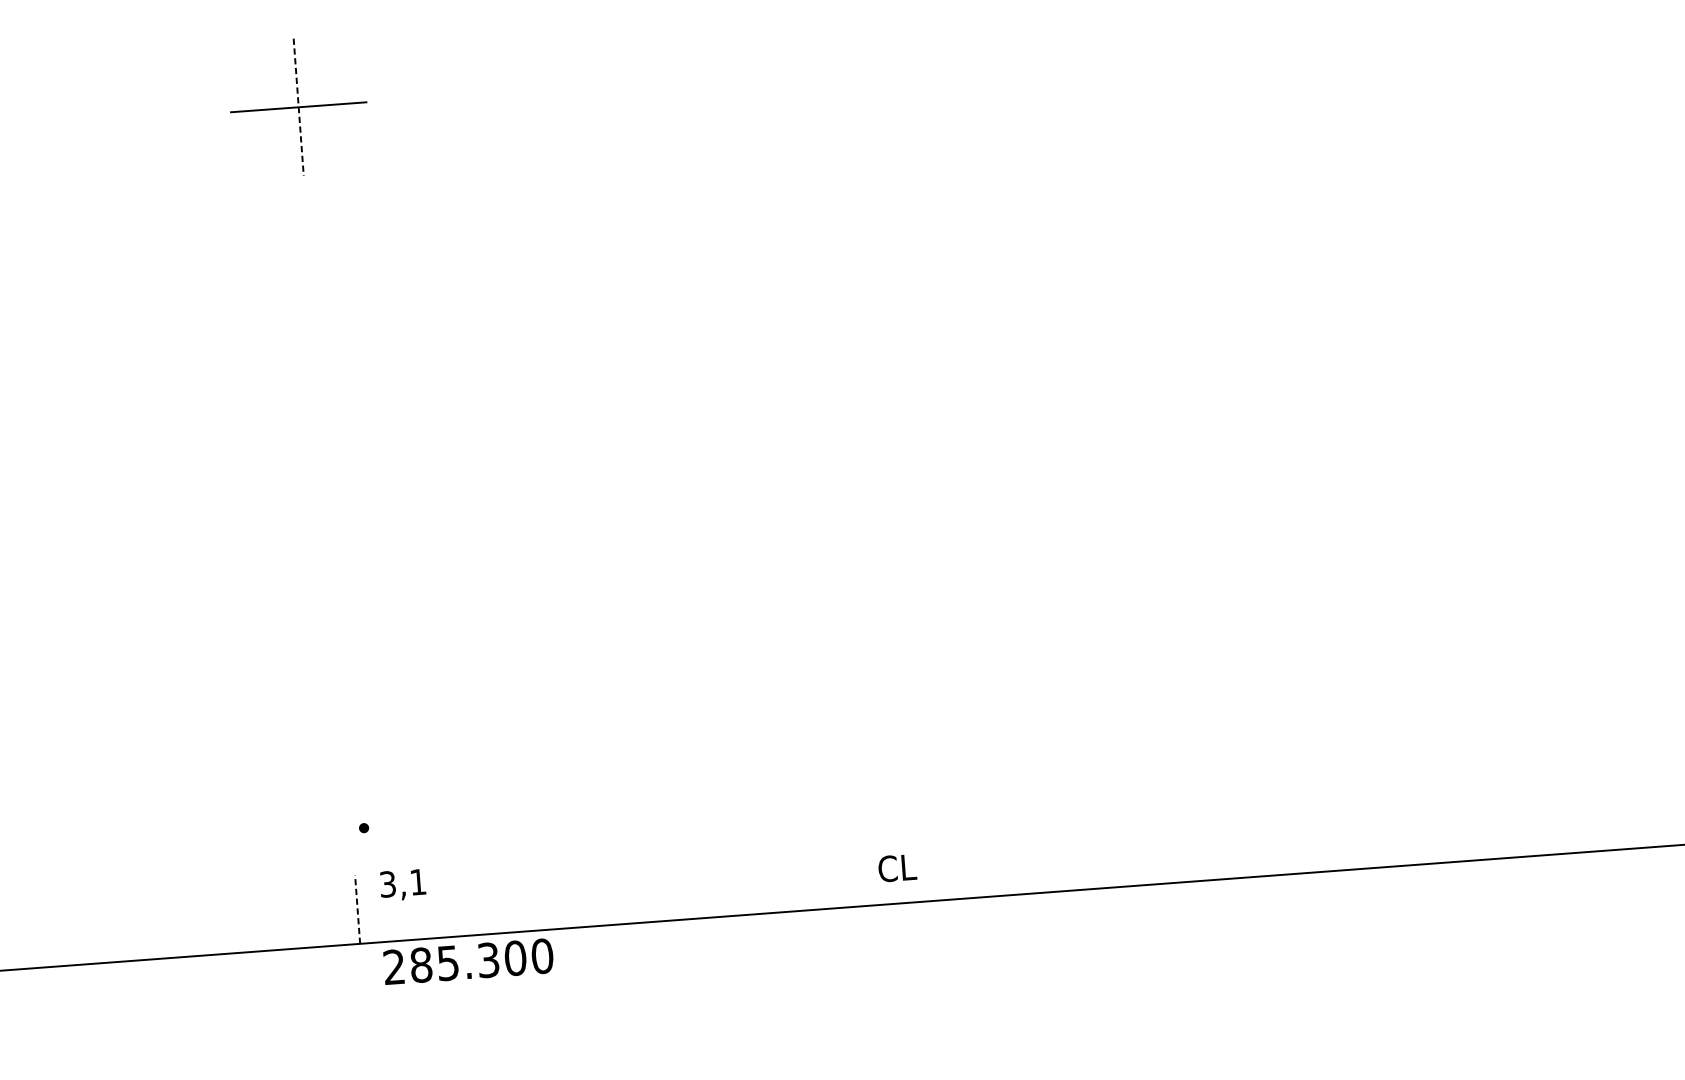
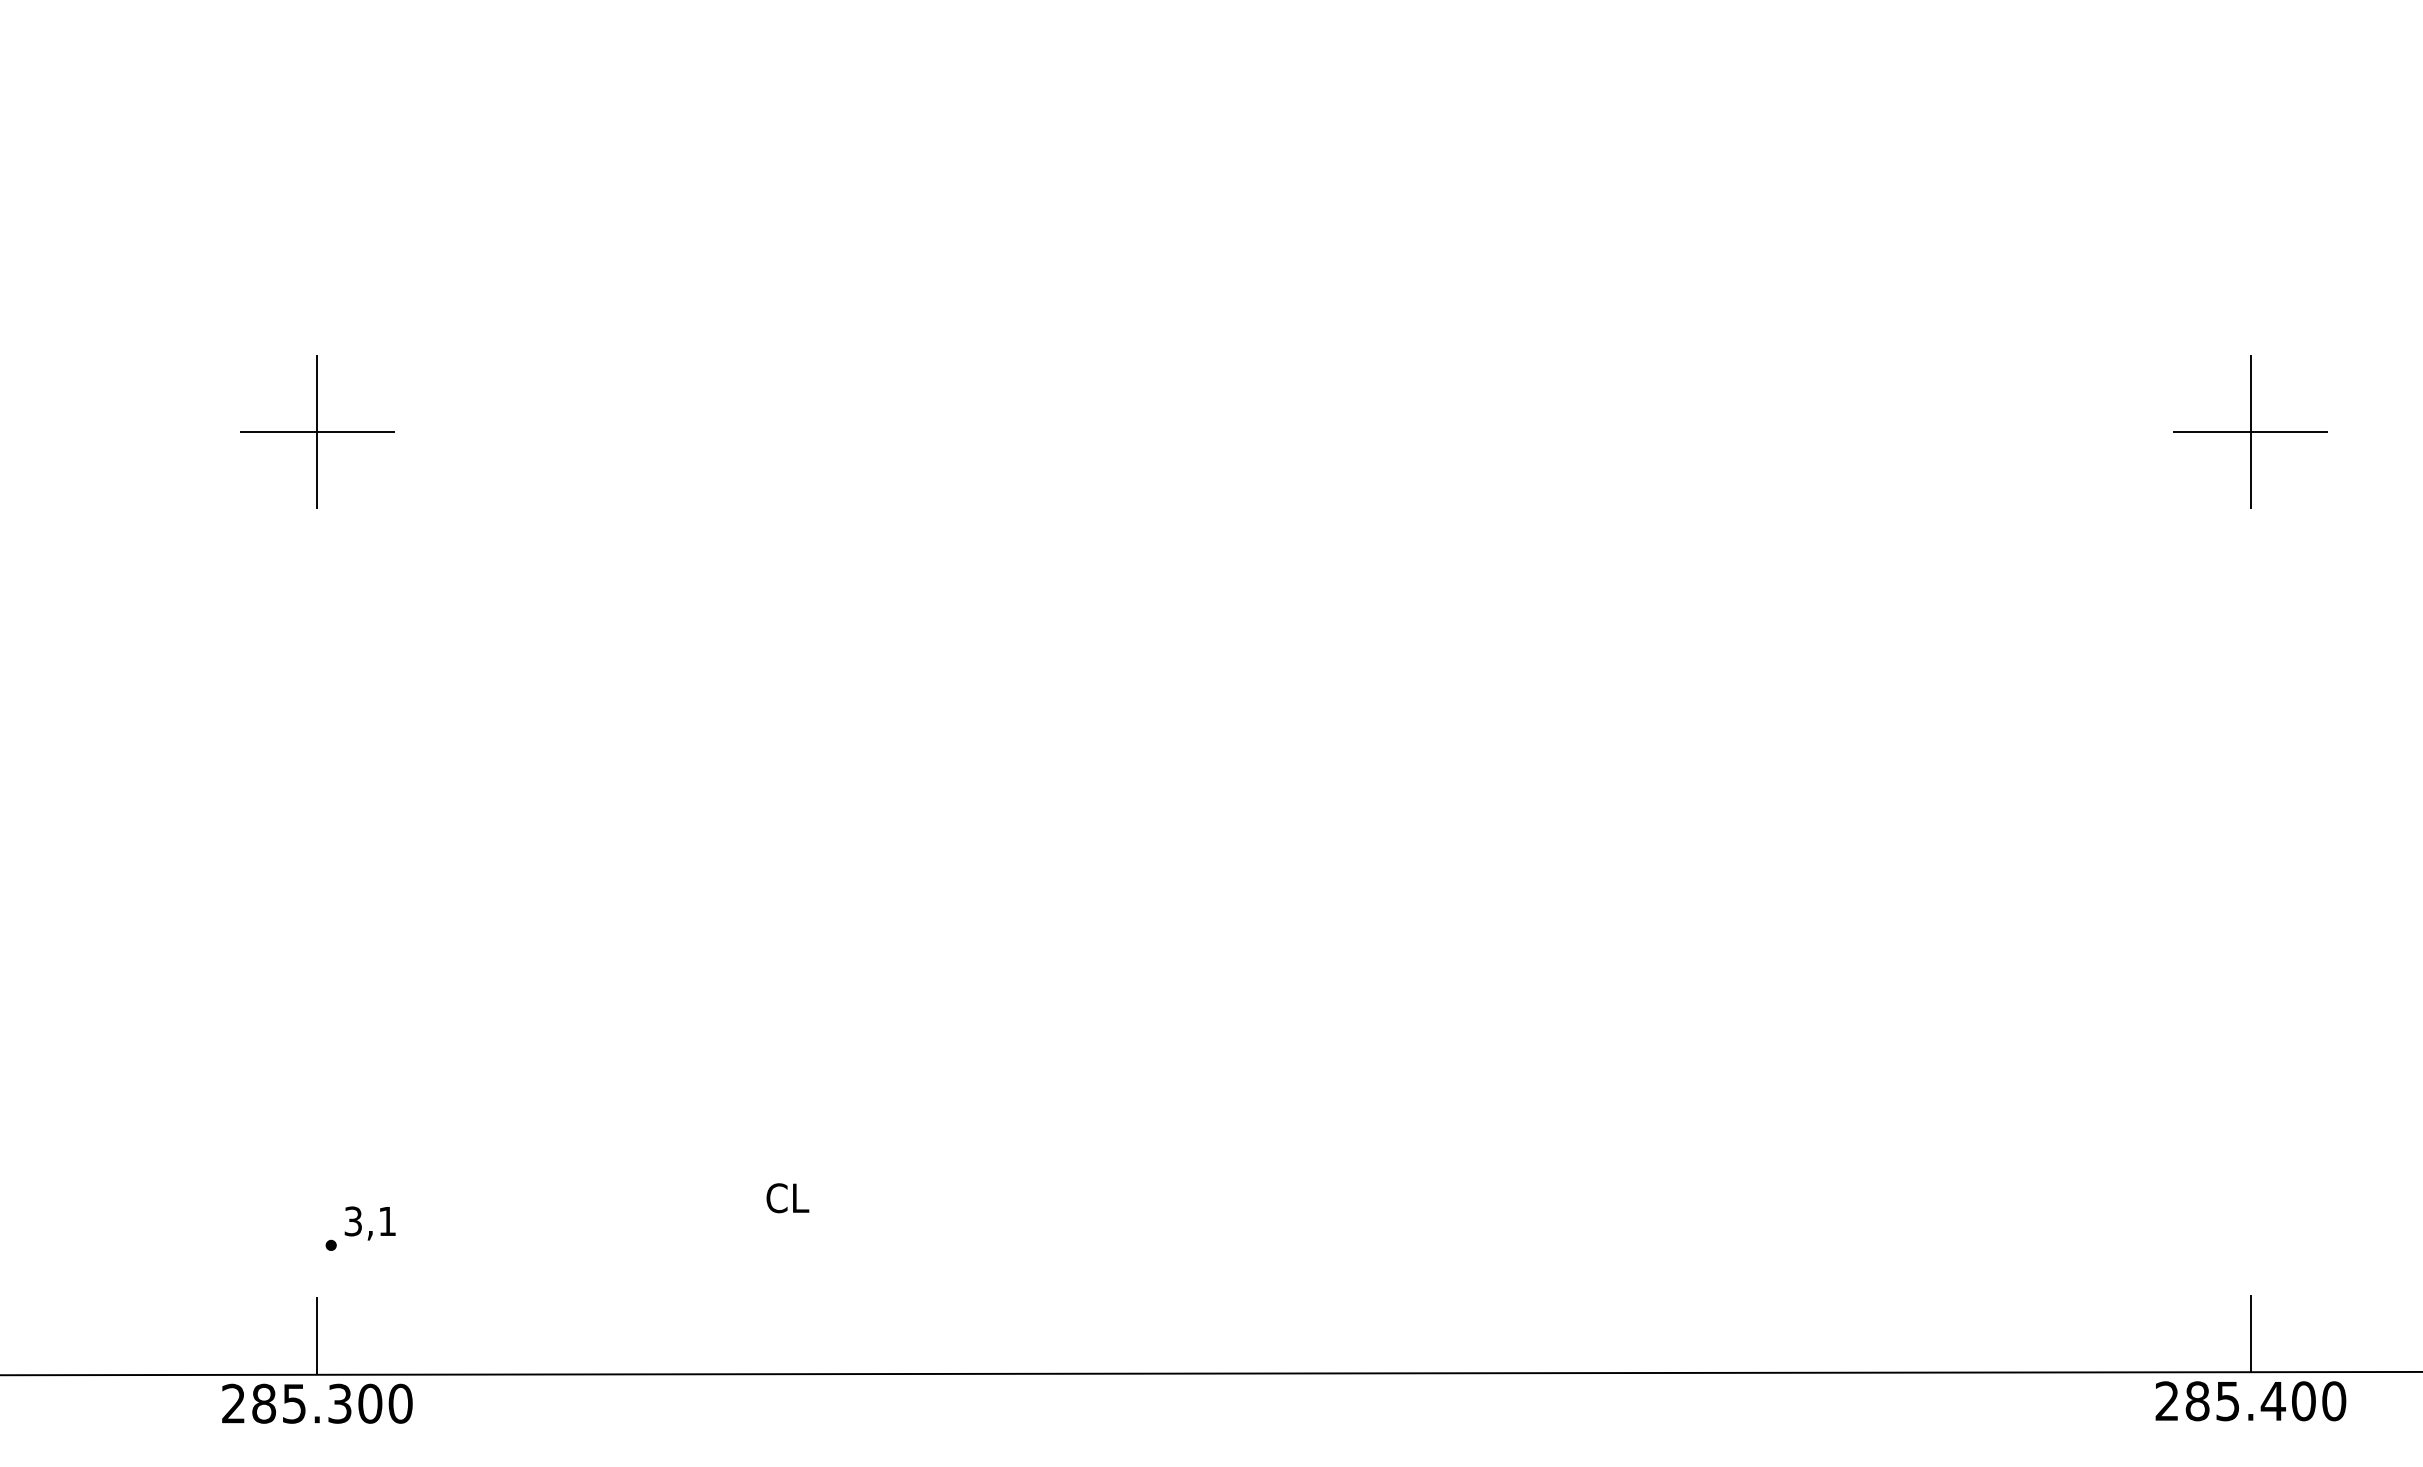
line: (298, 107) -> (317, 432), dashed -> solid
text: (897, 868) -> (787, 1198), moved
text: (402, 885) -> (369, 1223), moved
line: (357, 909) -> (317, 1336), dashed -> solid
text: (468, 961) -> (317, 1403), moved

